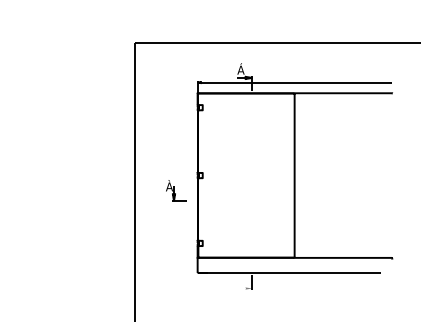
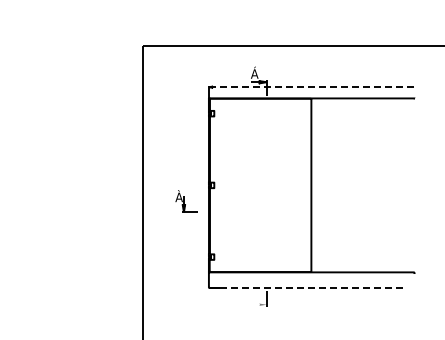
line: (294, 82) -> (311, 87), solid -> dashed
line: (295, 272) -> (312, 287), solid -> dashed

